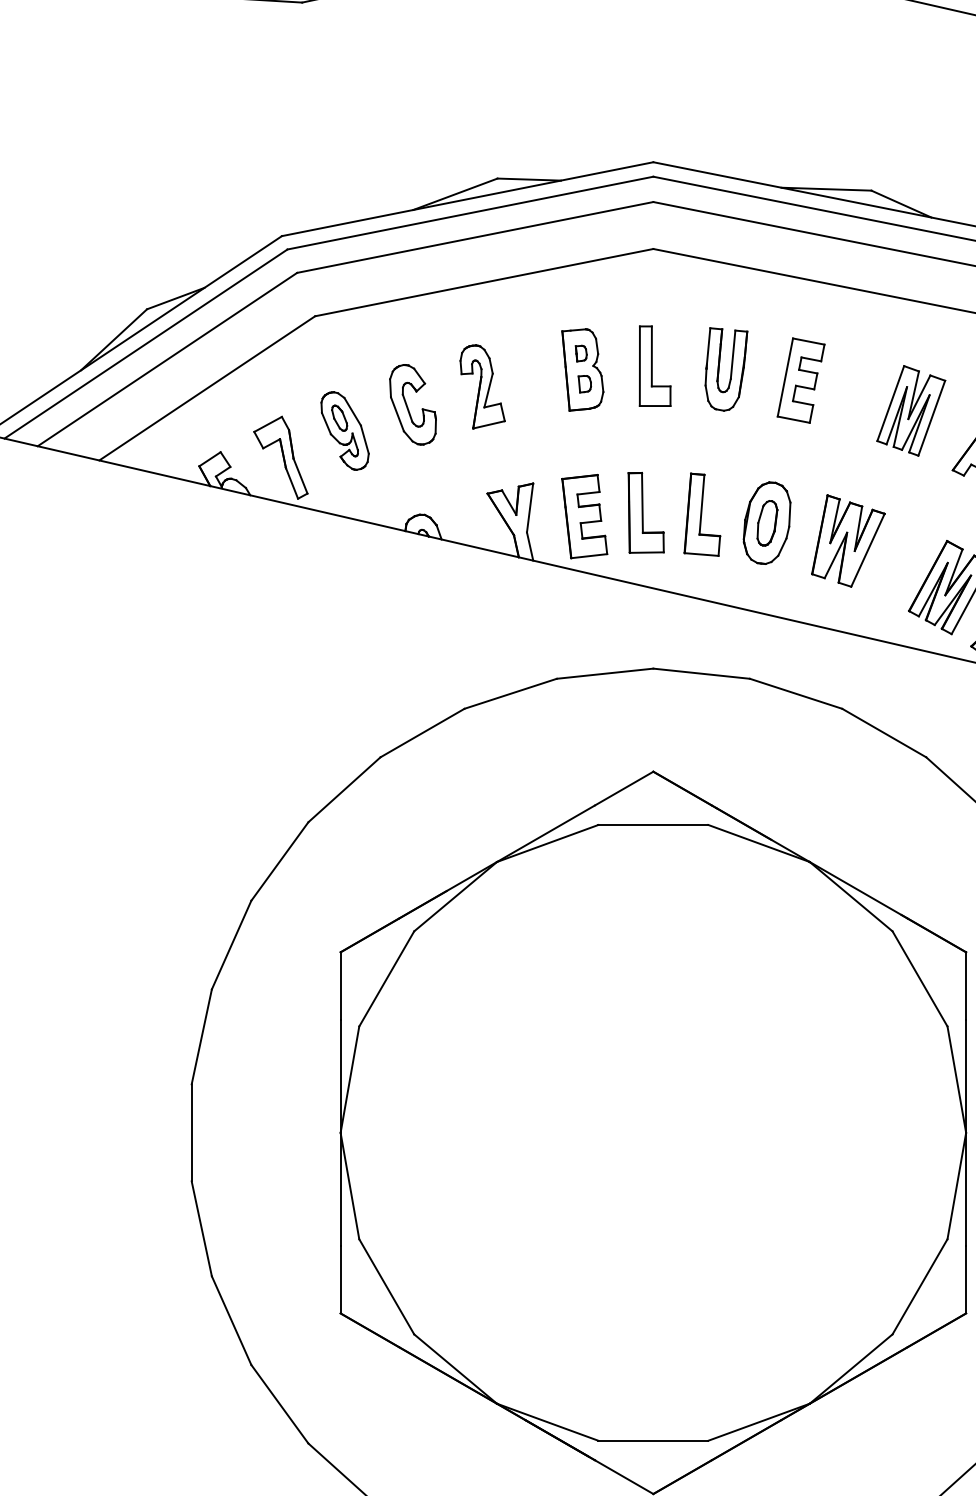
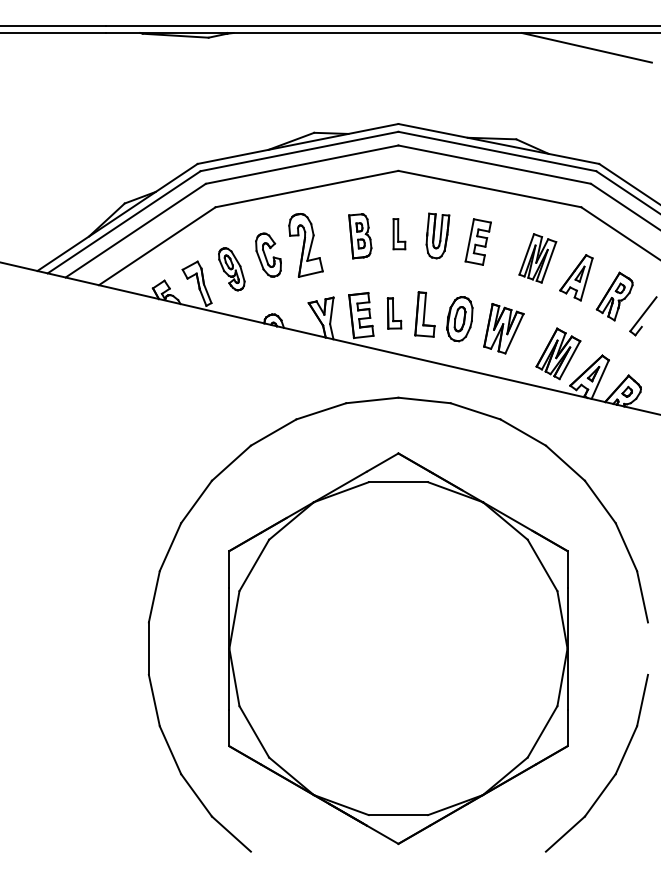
part: (655, 364) -> (399, 233), size x0.7
part: (483, 387) -> (306, 245), size x1.4
part: (646, 512) -> (394, 313), size x0.7

